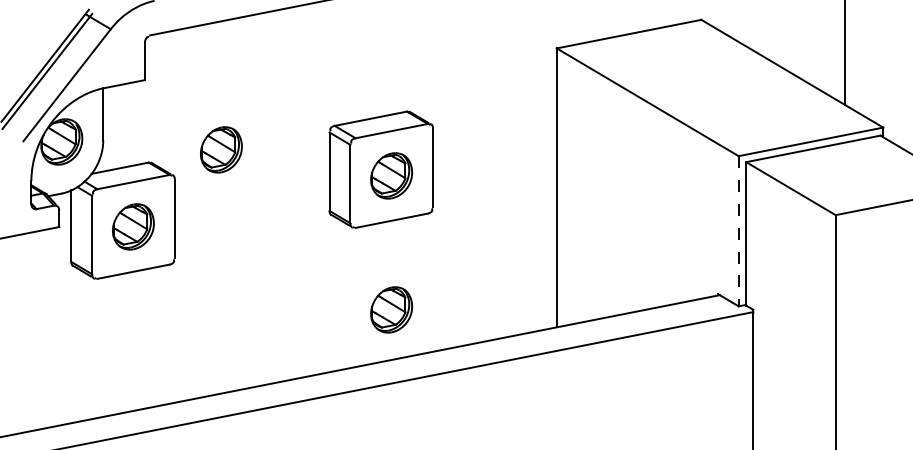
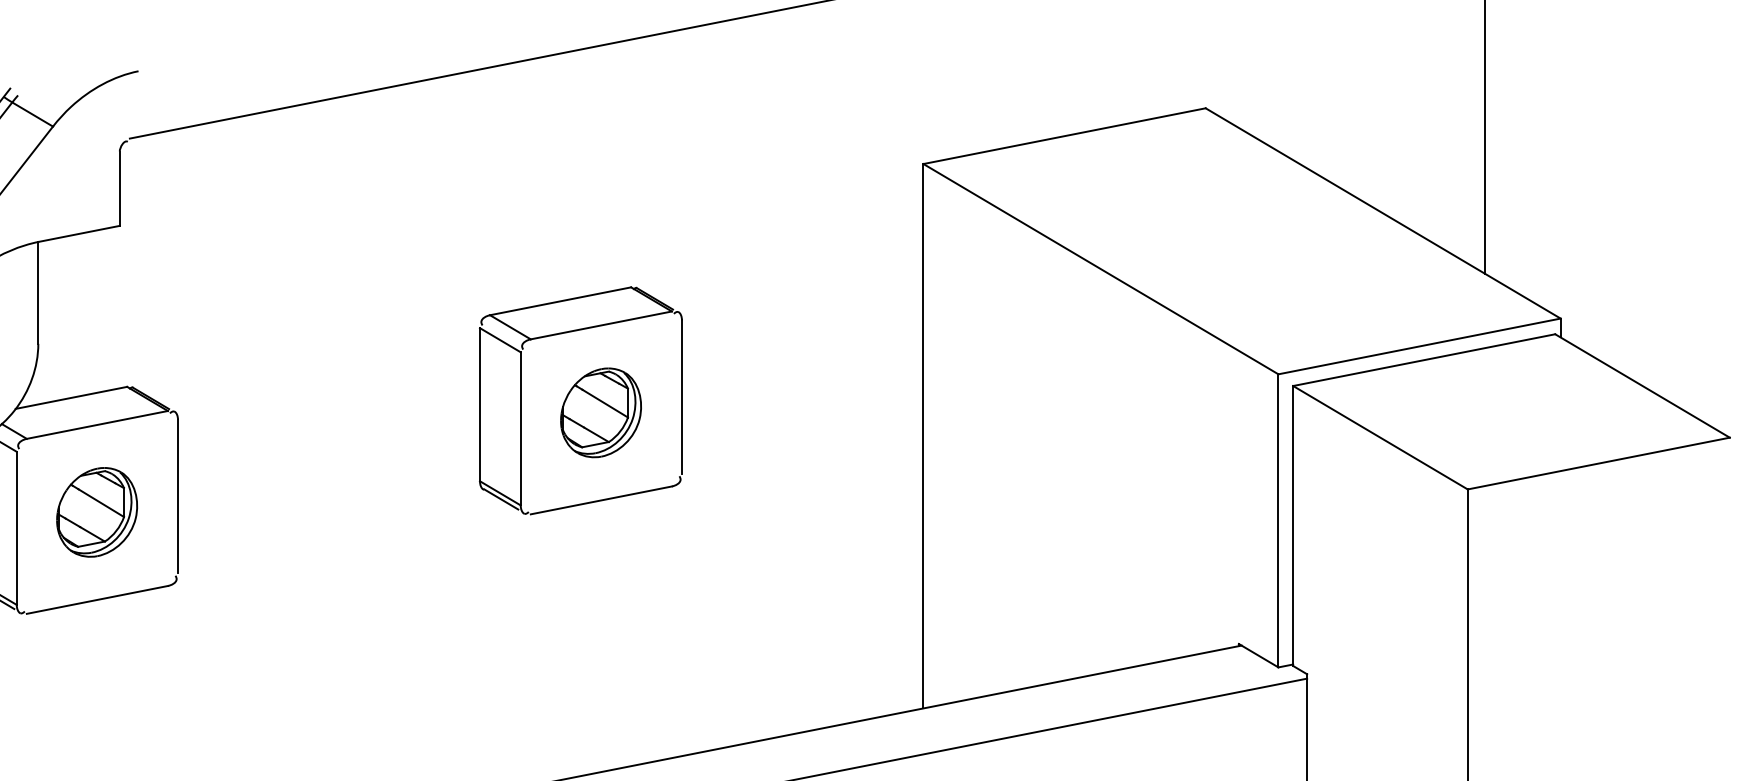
part: (221, 149) -> (269, 361), removed
line: (738, 231) -> (1278, 521), dashed -> solid
part: (391, 309) -> (600, 673), removed

